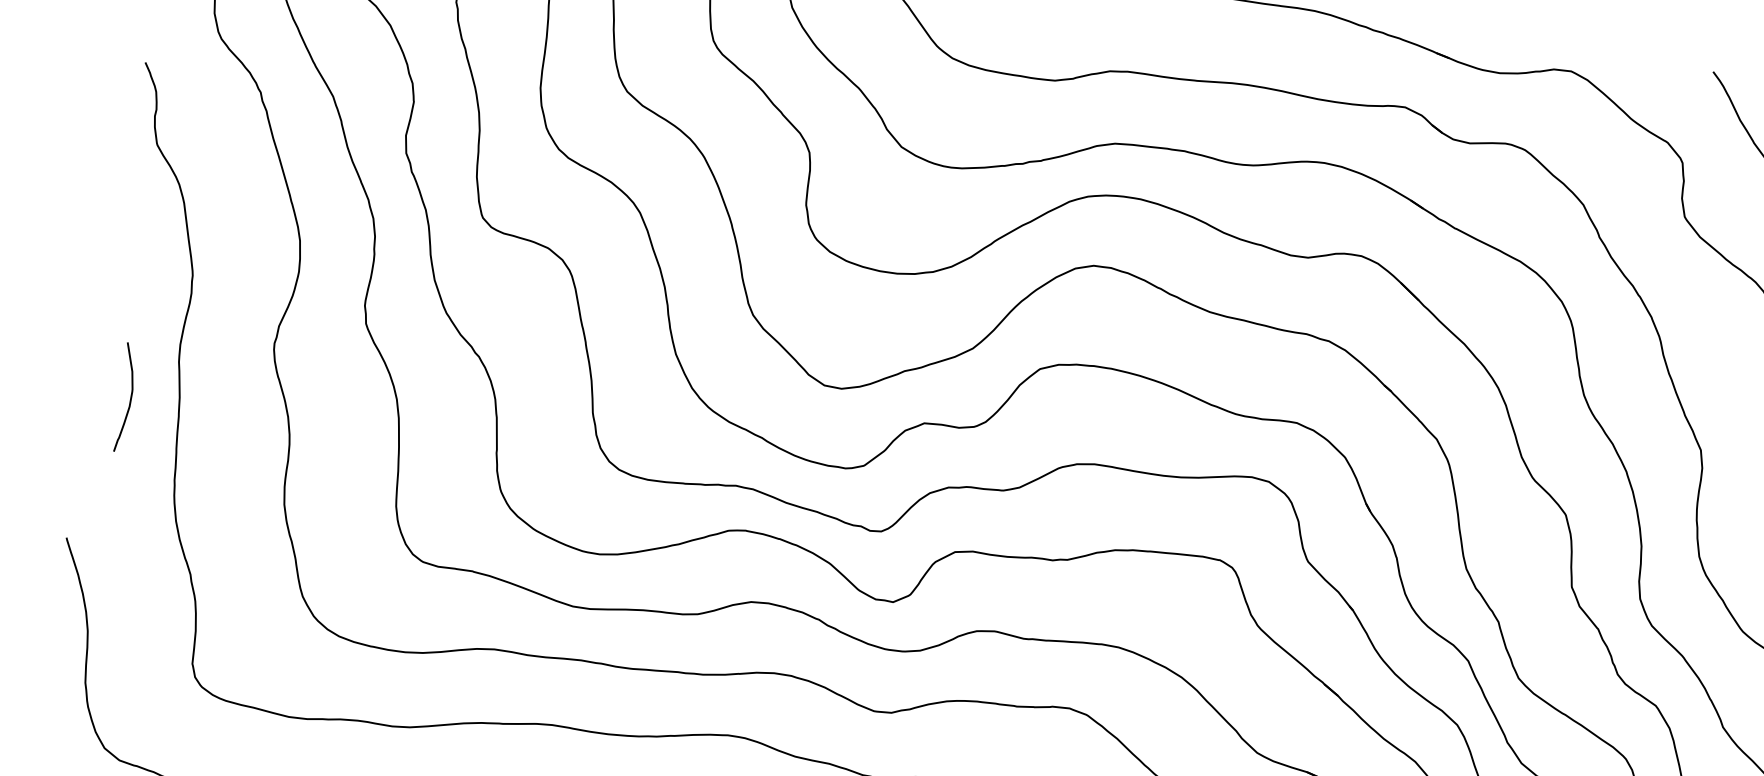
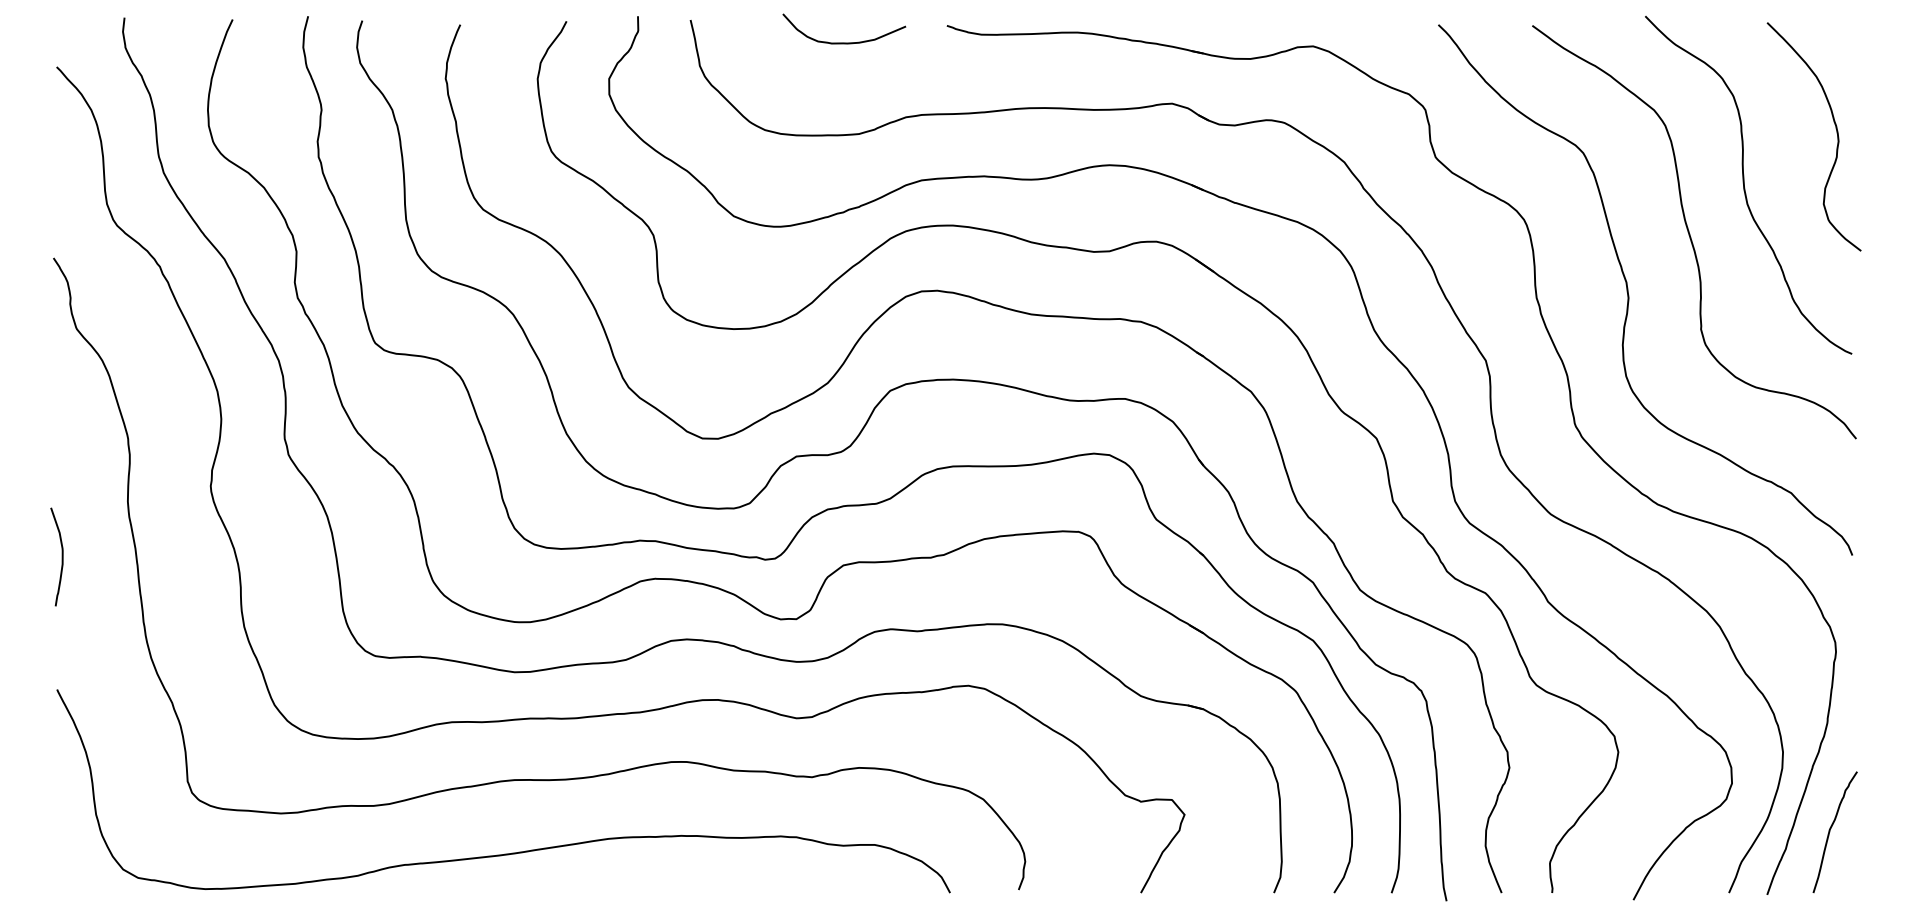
curve: (129, 397) -> (61, 556), moved

